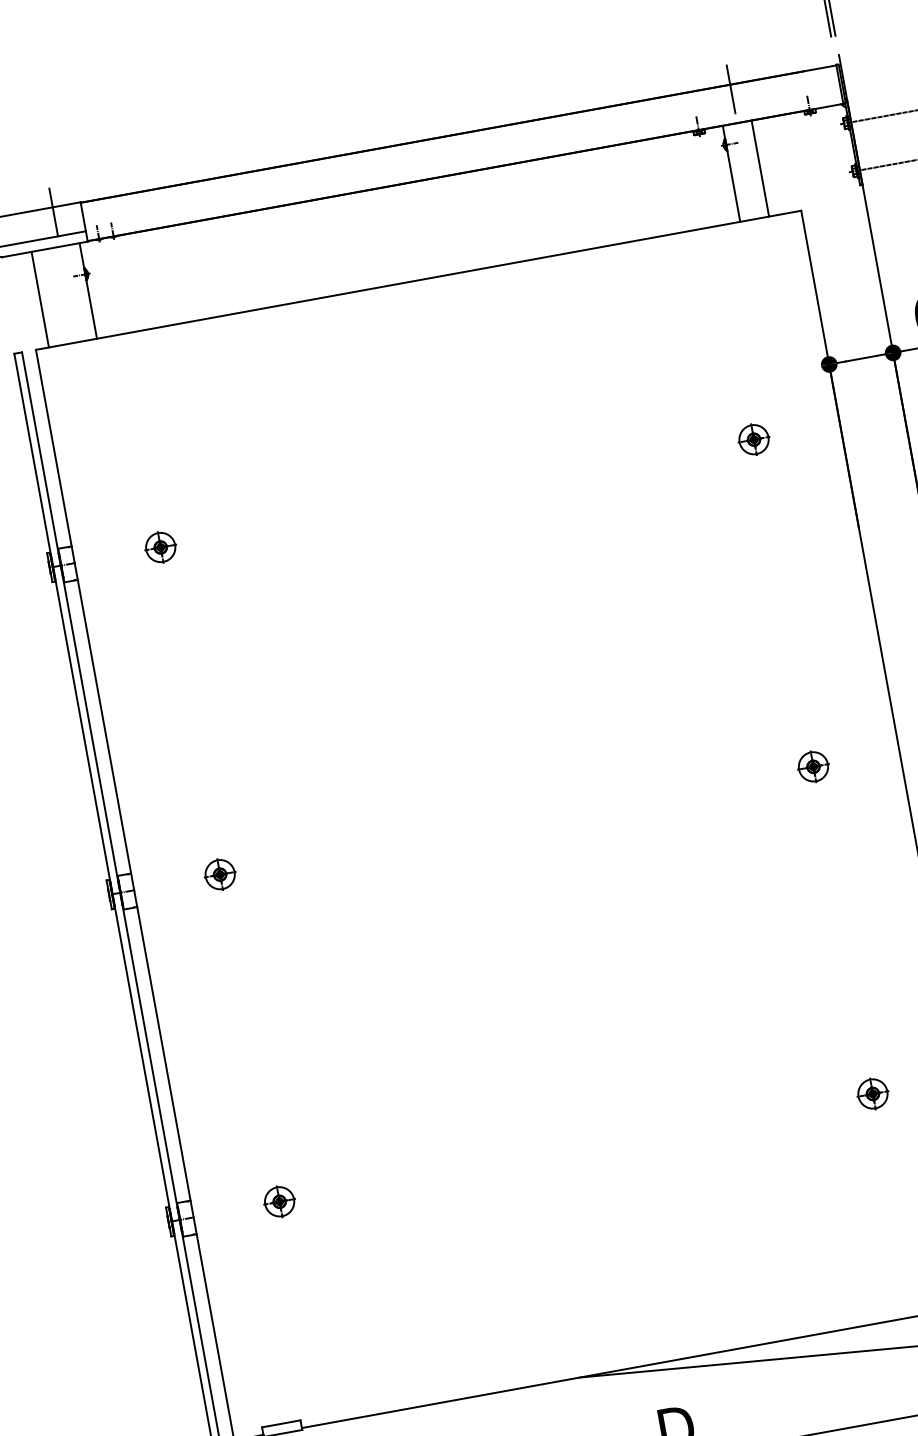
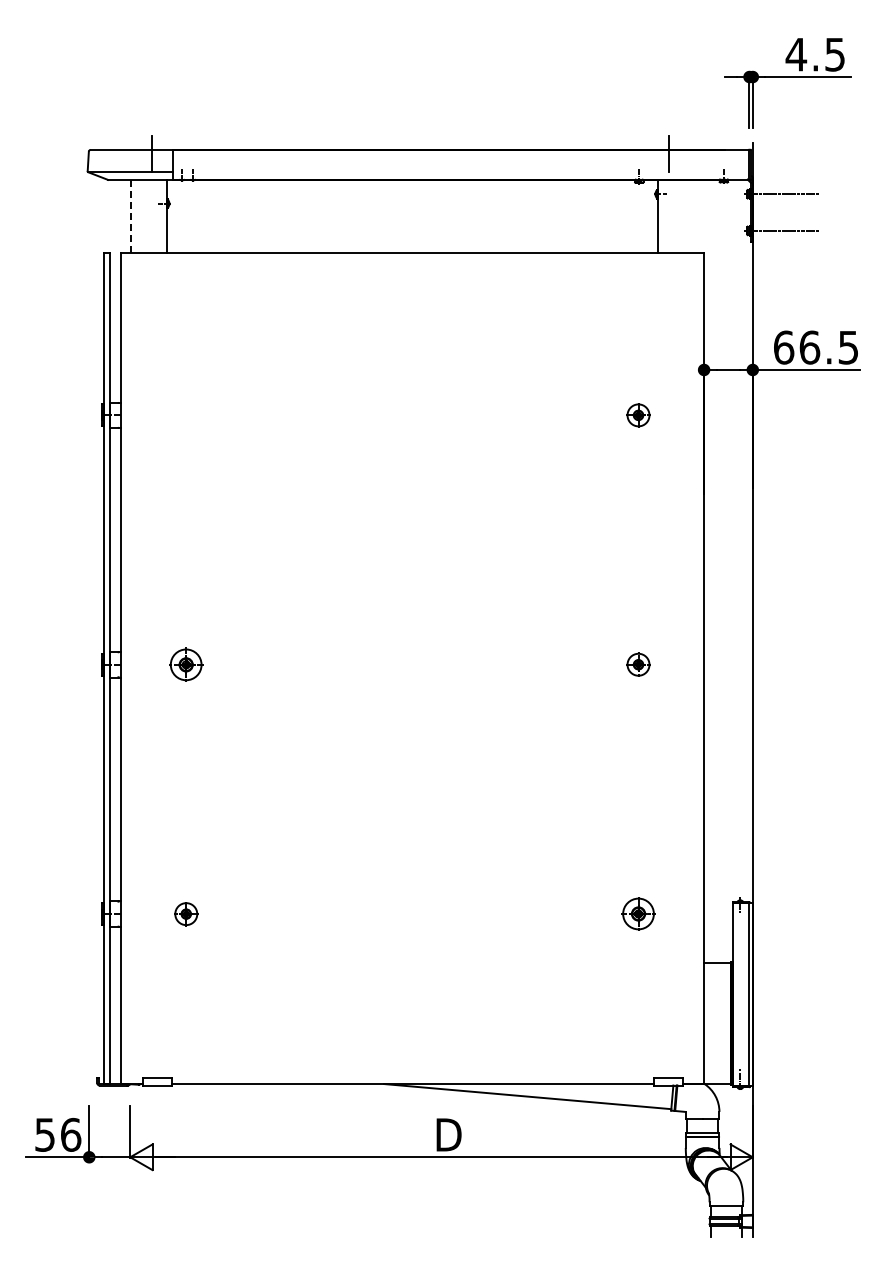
line: (760, 167) -> (679, 215), removed
line: (39, 298) -> (130, 215), solid -> dashed
part: (161, 547) -> (186, 415), removed
part: (220, 874) -> (186, 664), size x1.4
part: (873, 1094) -> (638, 914), size x1.4

